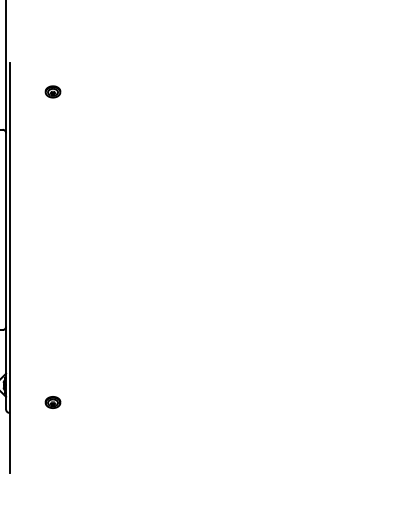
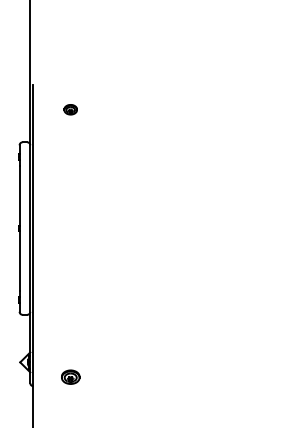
part: (52, 402) -> (70, 377), size x1.4

